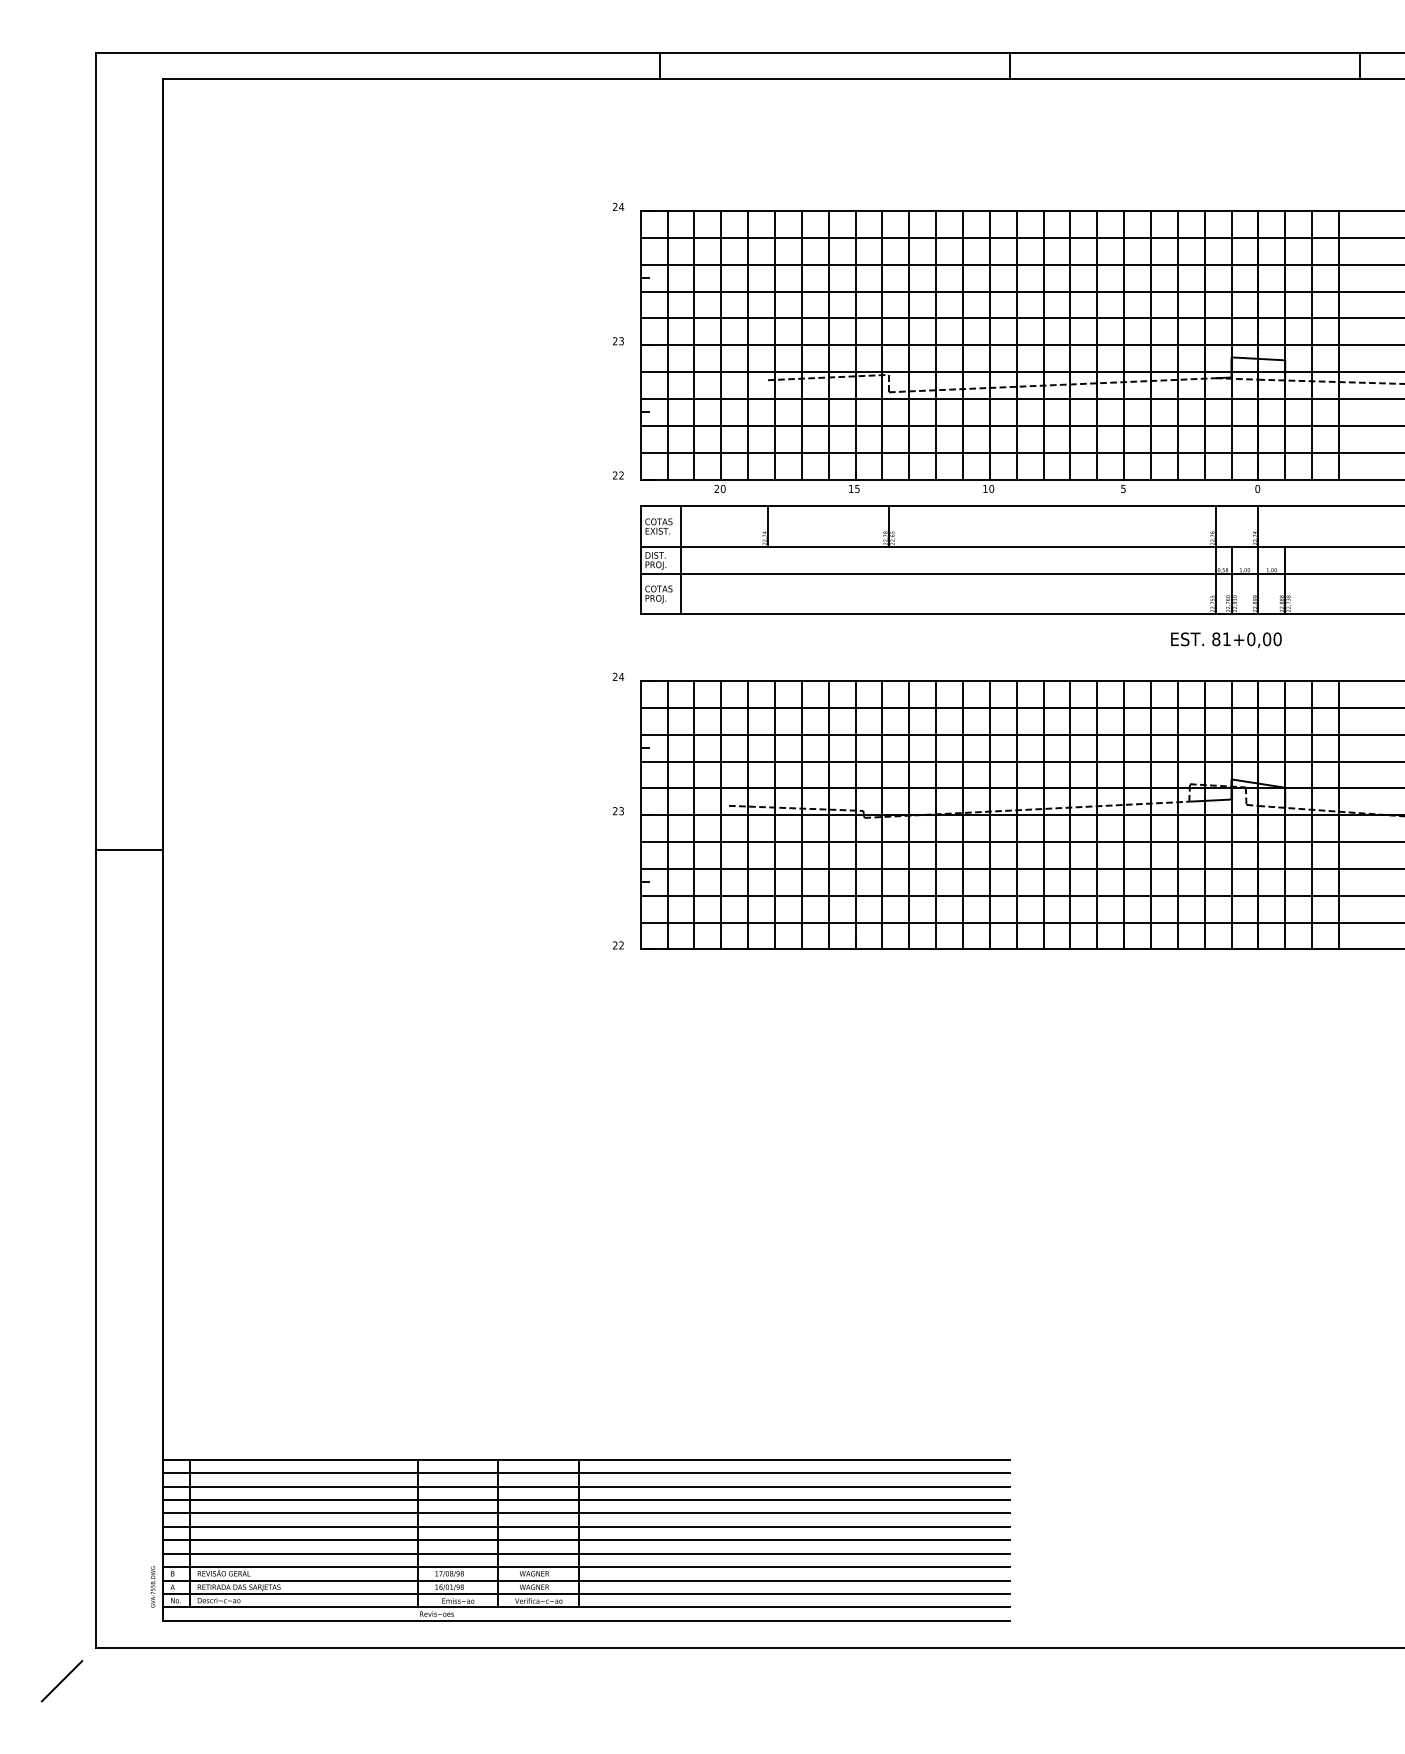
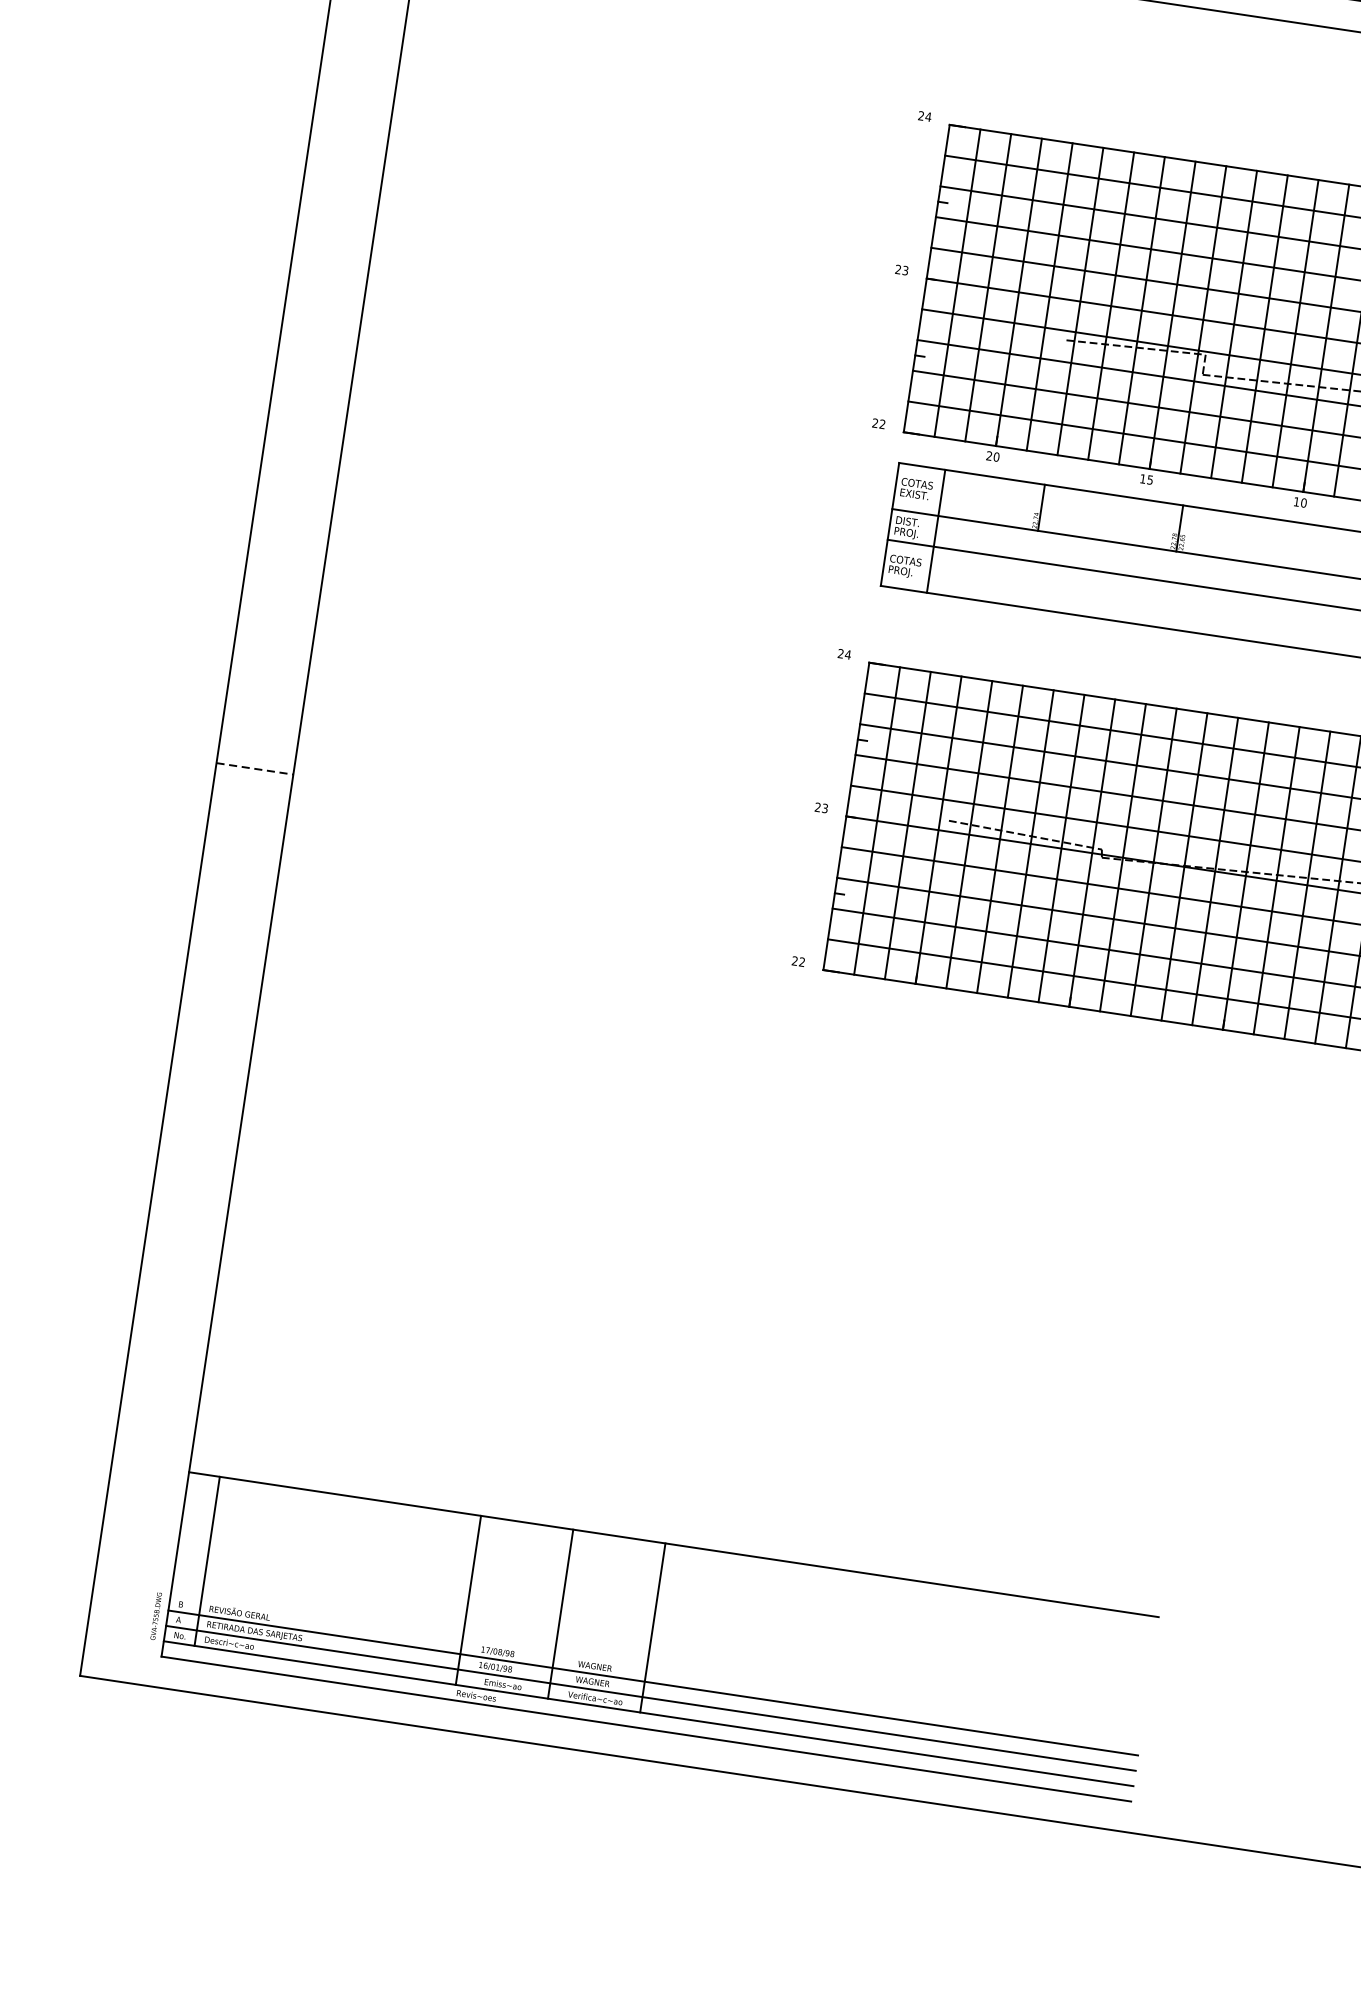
line: (129, 850) -> (255, 769), solid -> dashed
line: (585, 1473) -> (670, 1560), removed
line: (585, 1486) -> (668, 1575), removed
line: (585, 1499) -> (666, 1590), removed
line: (585, 1513) -> (663, 1606), removed
line: (585, 1526) -> (661, 1620), removed
line: (585, 1540) -> (659, 1637), removed
line: (585, 1553) -> (656, 1651), removed
line: (585, 1567) -> (654, 1667), removed
line: (61, 1681) -> (35, 1708), removed

